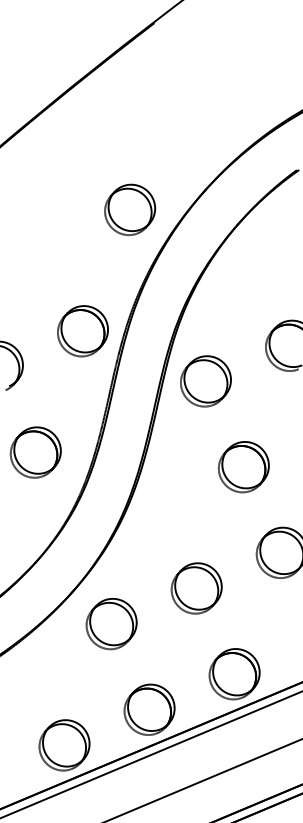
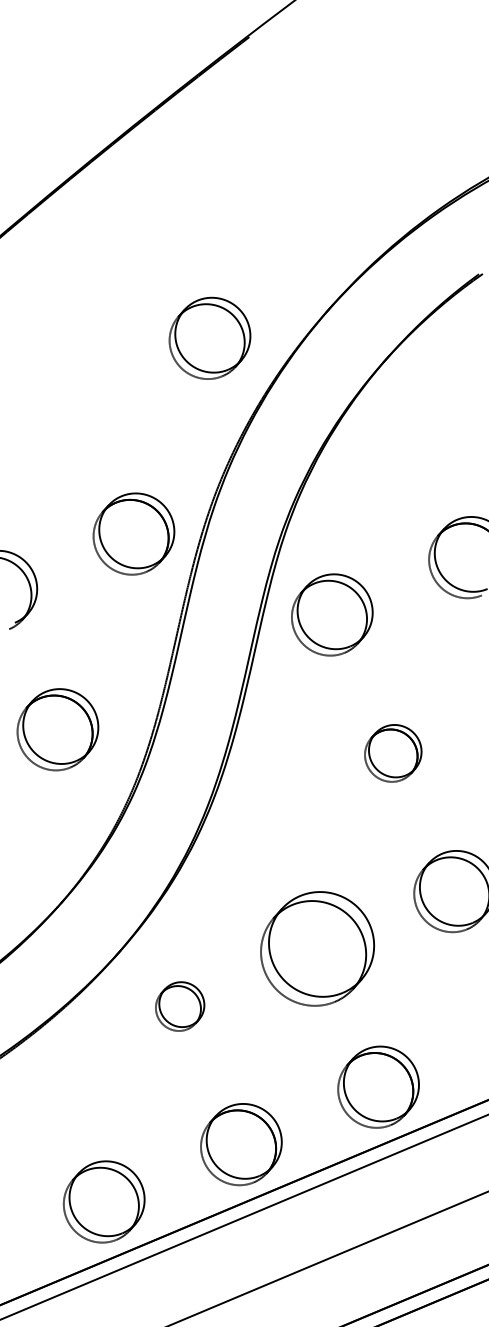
part: (243, 467) -> (392, 753), size x0.7
part: (196, 588) -> (317, 948), size x1.4
part: (111, 624) -> (179, 1007), size x0.6

